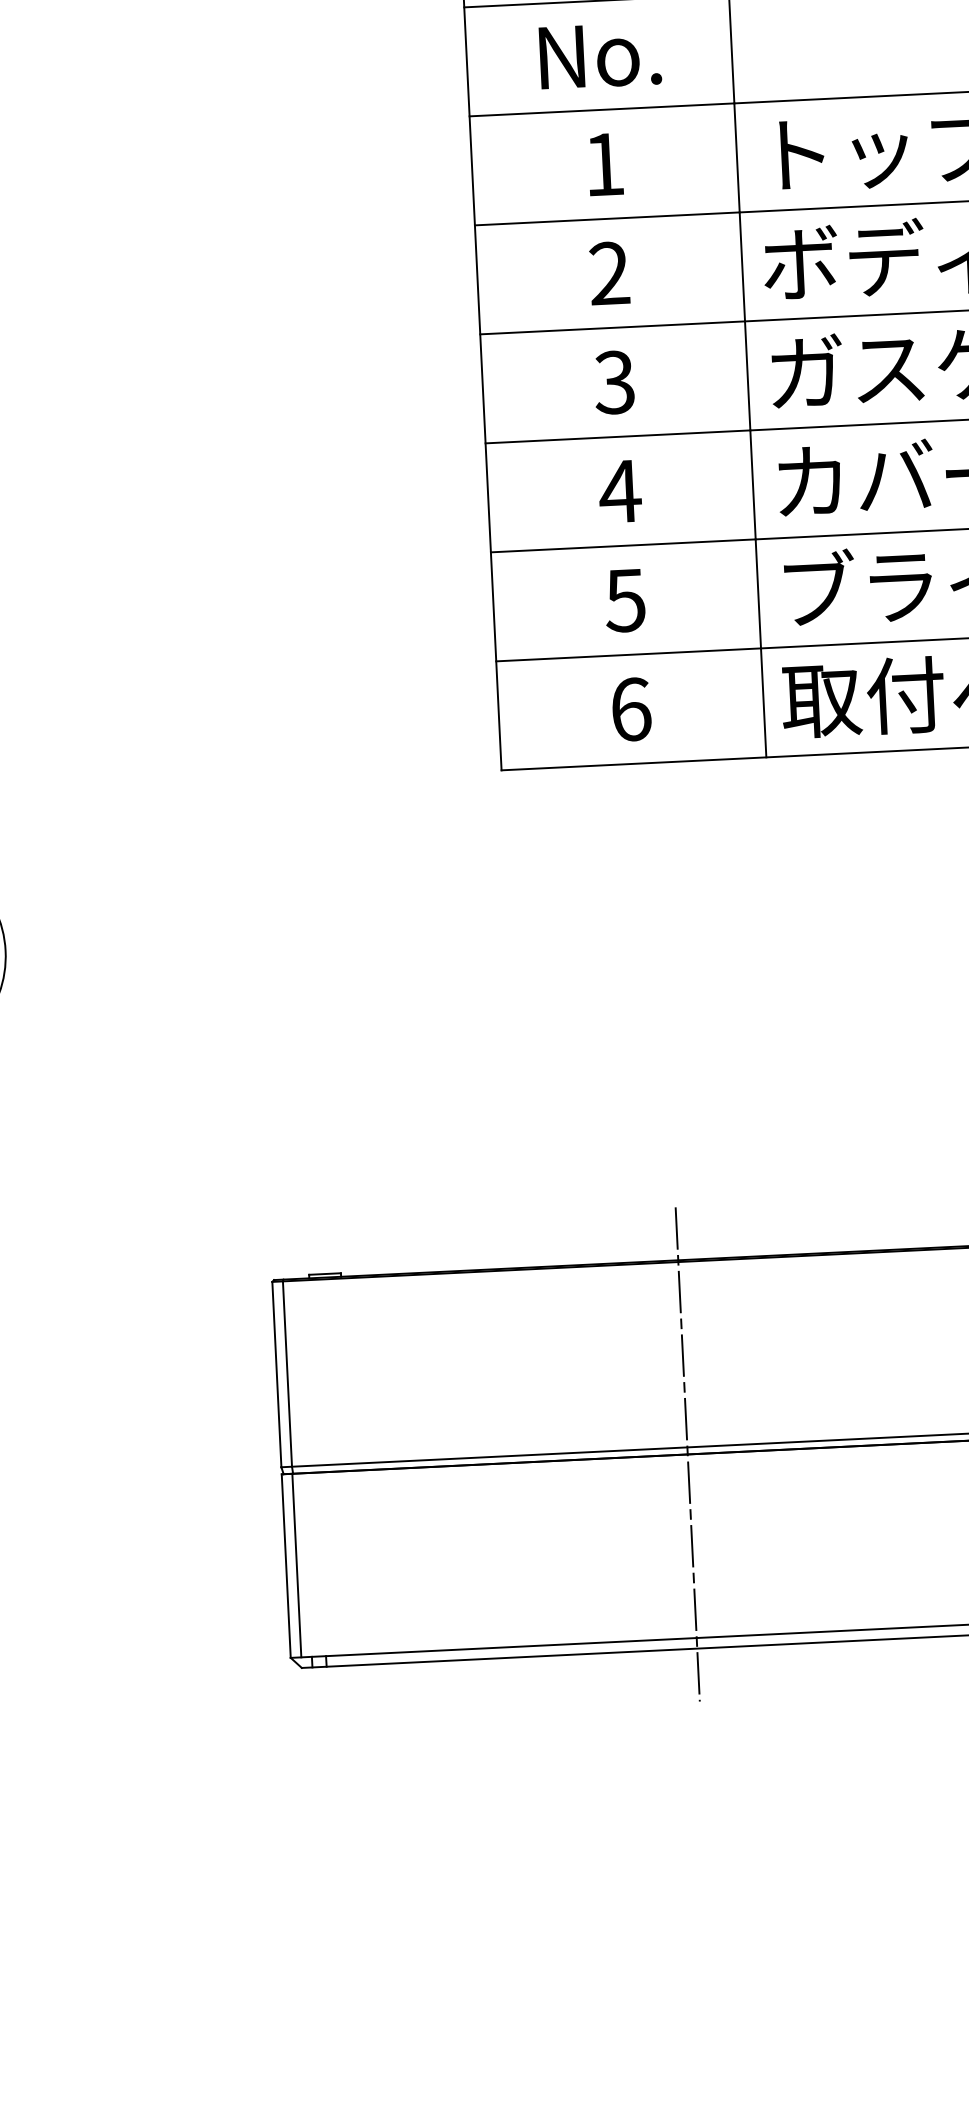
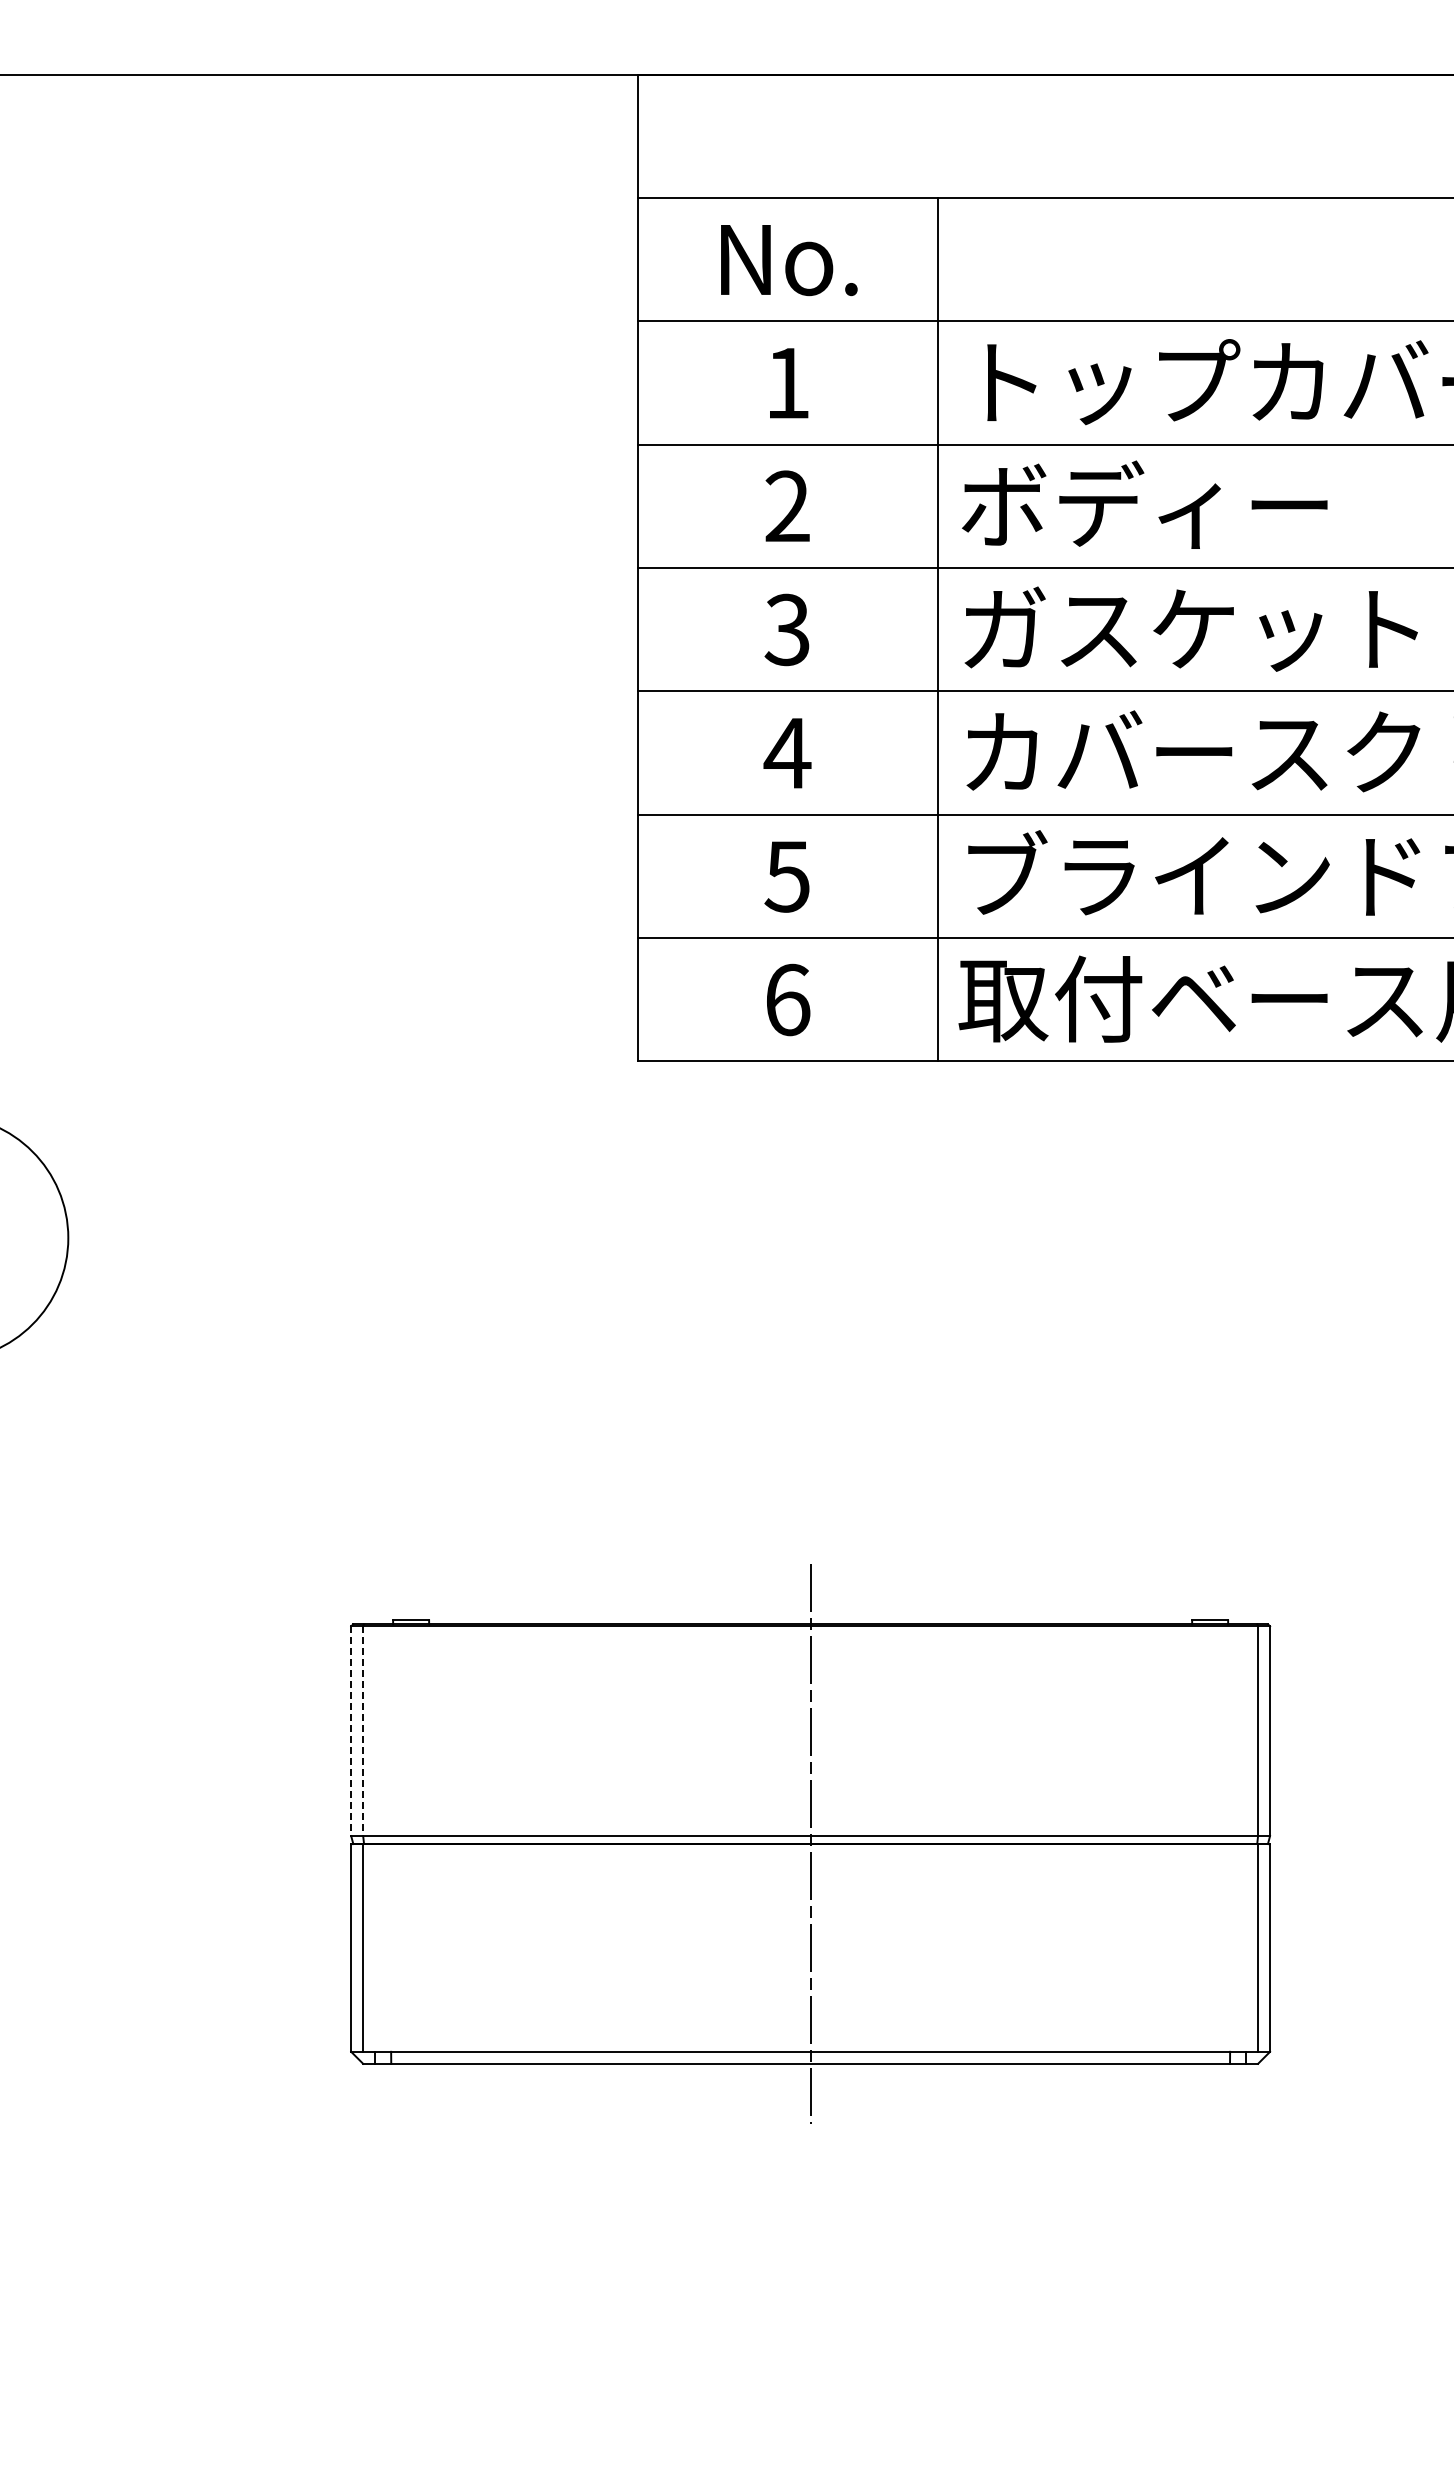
line: (277, 1374) -> (351, 1731), solid -> dashed
line: (287, 1374) -> (363, 1731), solid -> dashed

